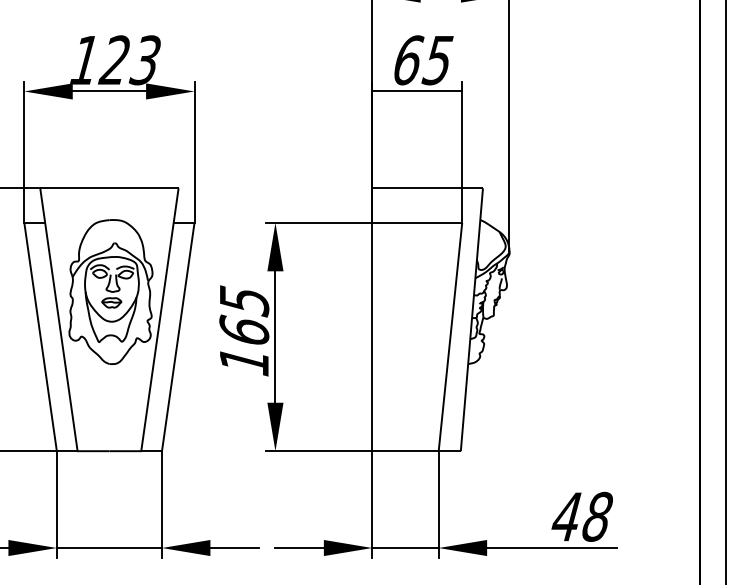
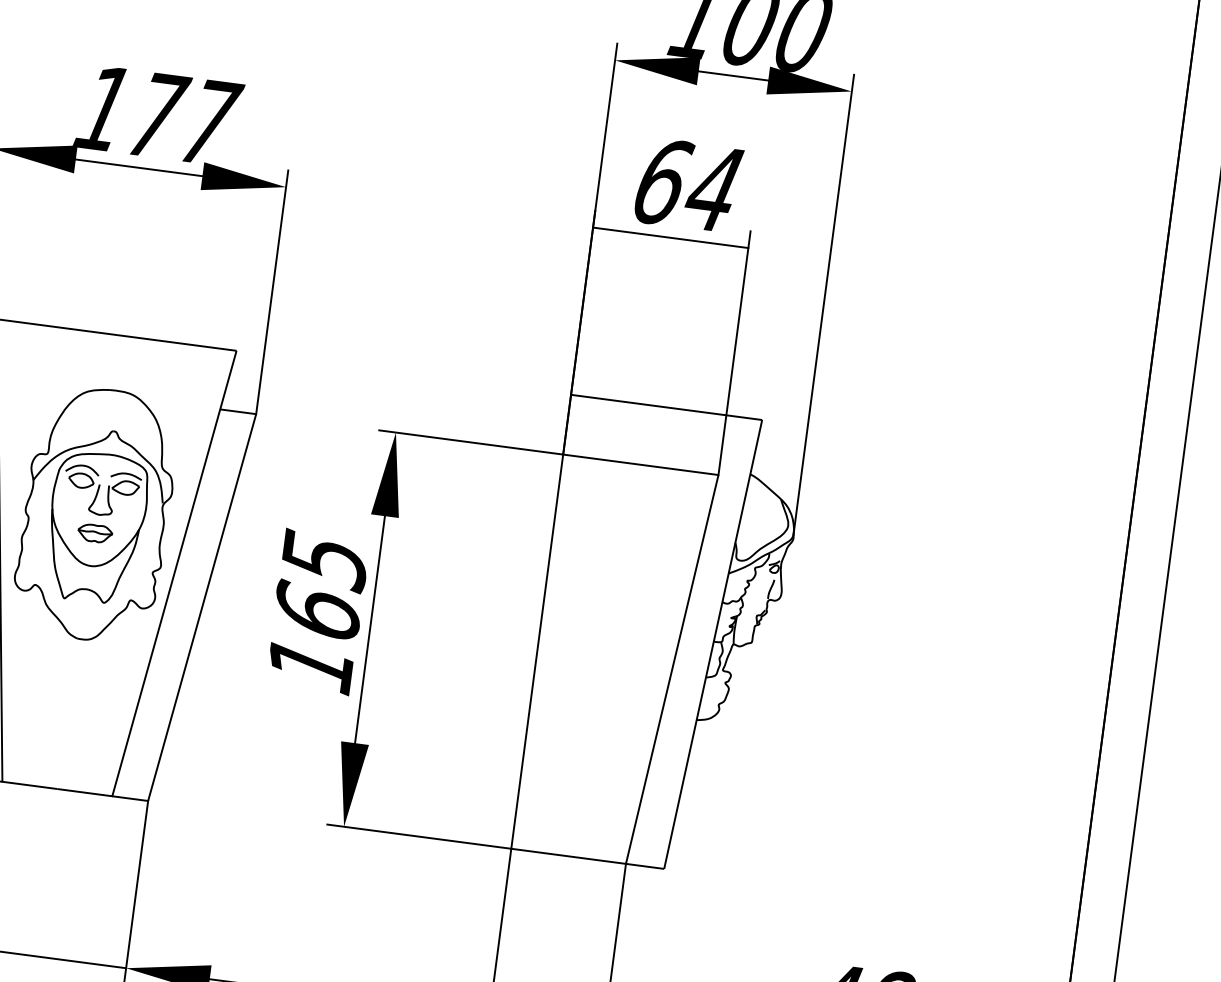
text: (130, 60) -> (182, 119), 123 -> 177
text: (437, 60) -> (712, 188), 65 -> 64

